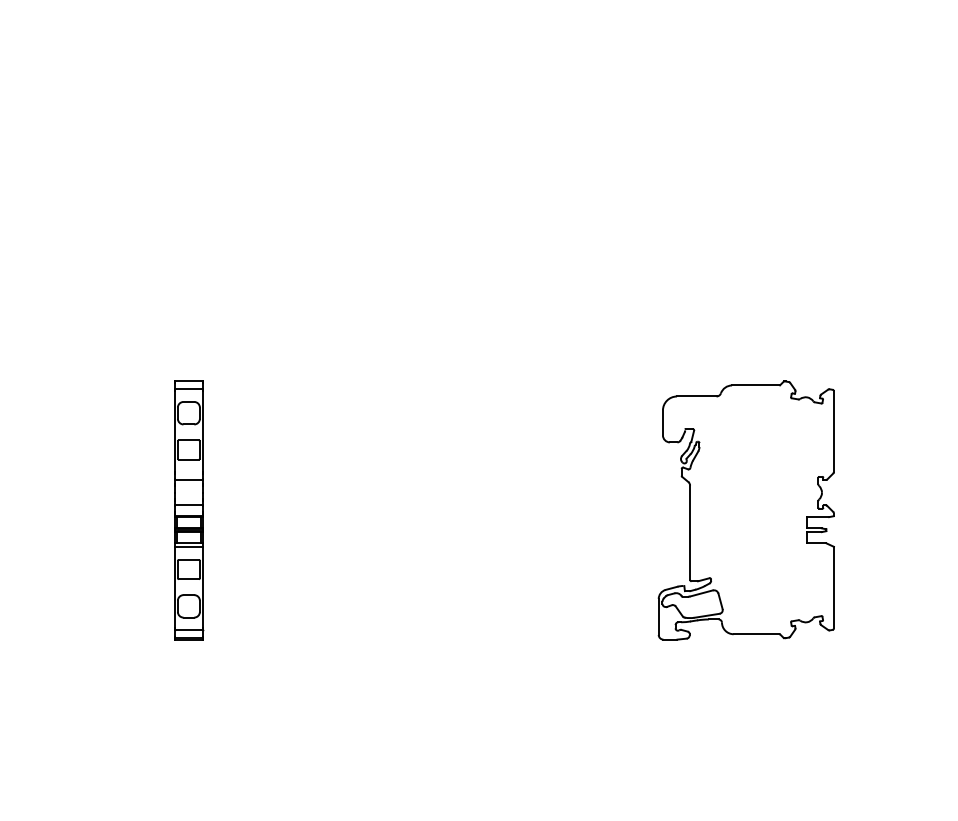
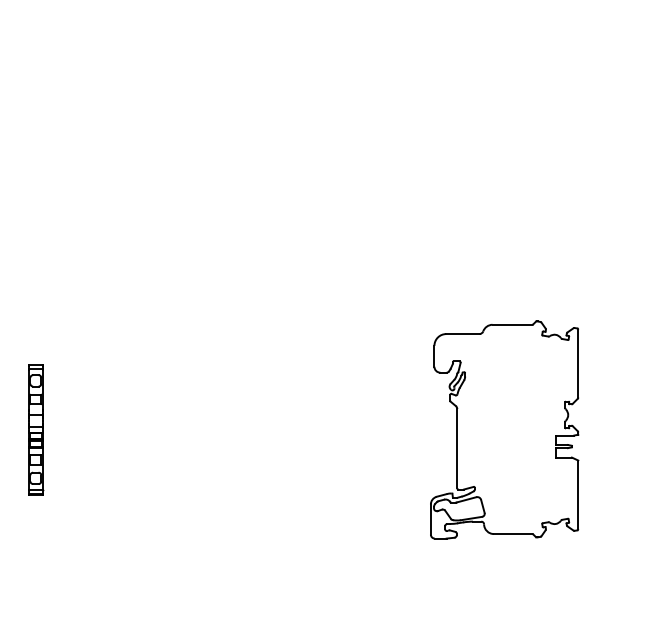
part: (189, 510) -> (36, 429), size x0.6

